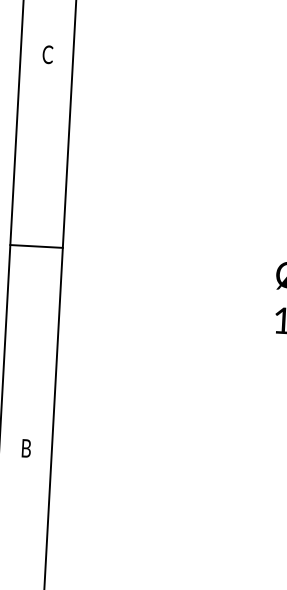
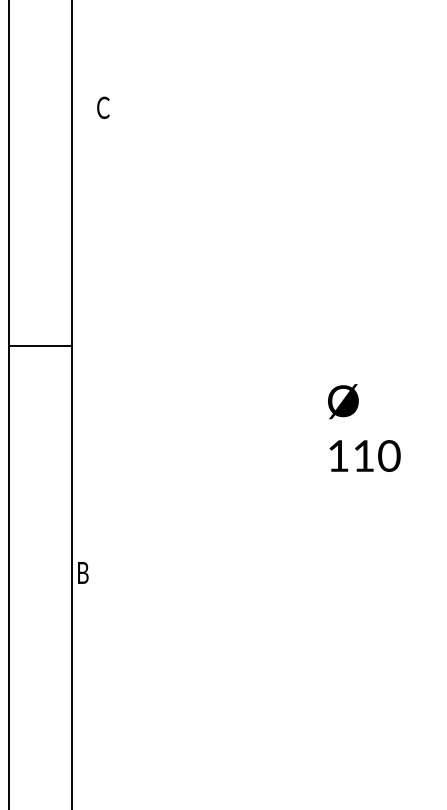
text: (48, 54) -> (103, 107), moved
line: (35, 246) -> (39, 346), moved
text: (26, 448) -> (83, 572), moved

